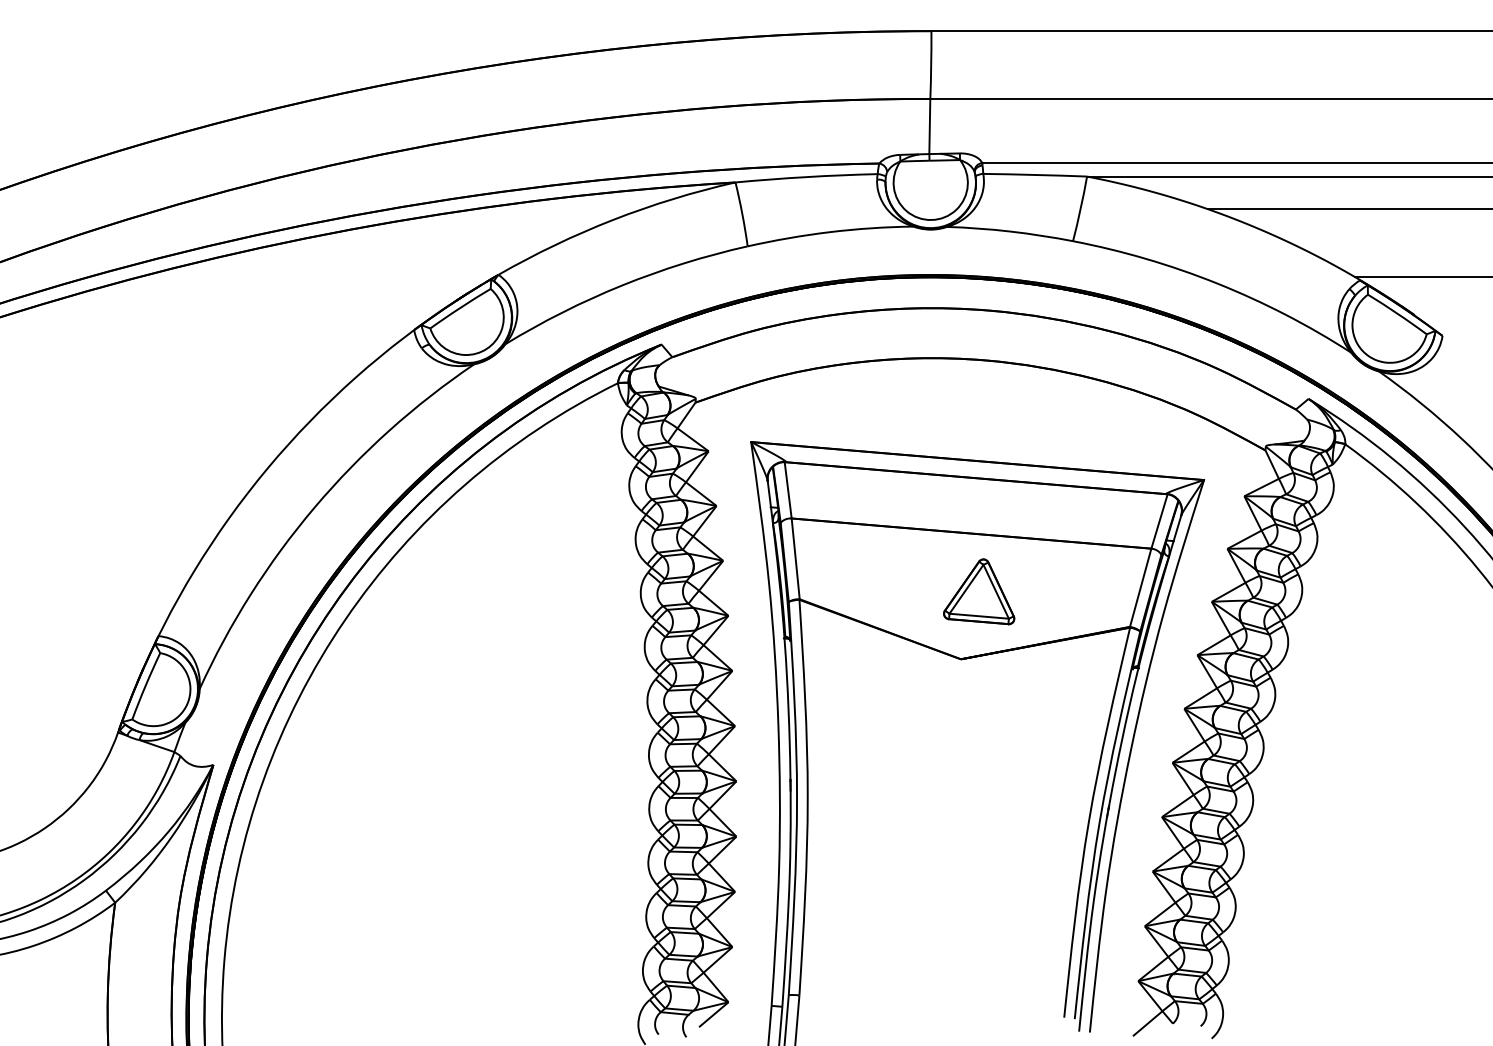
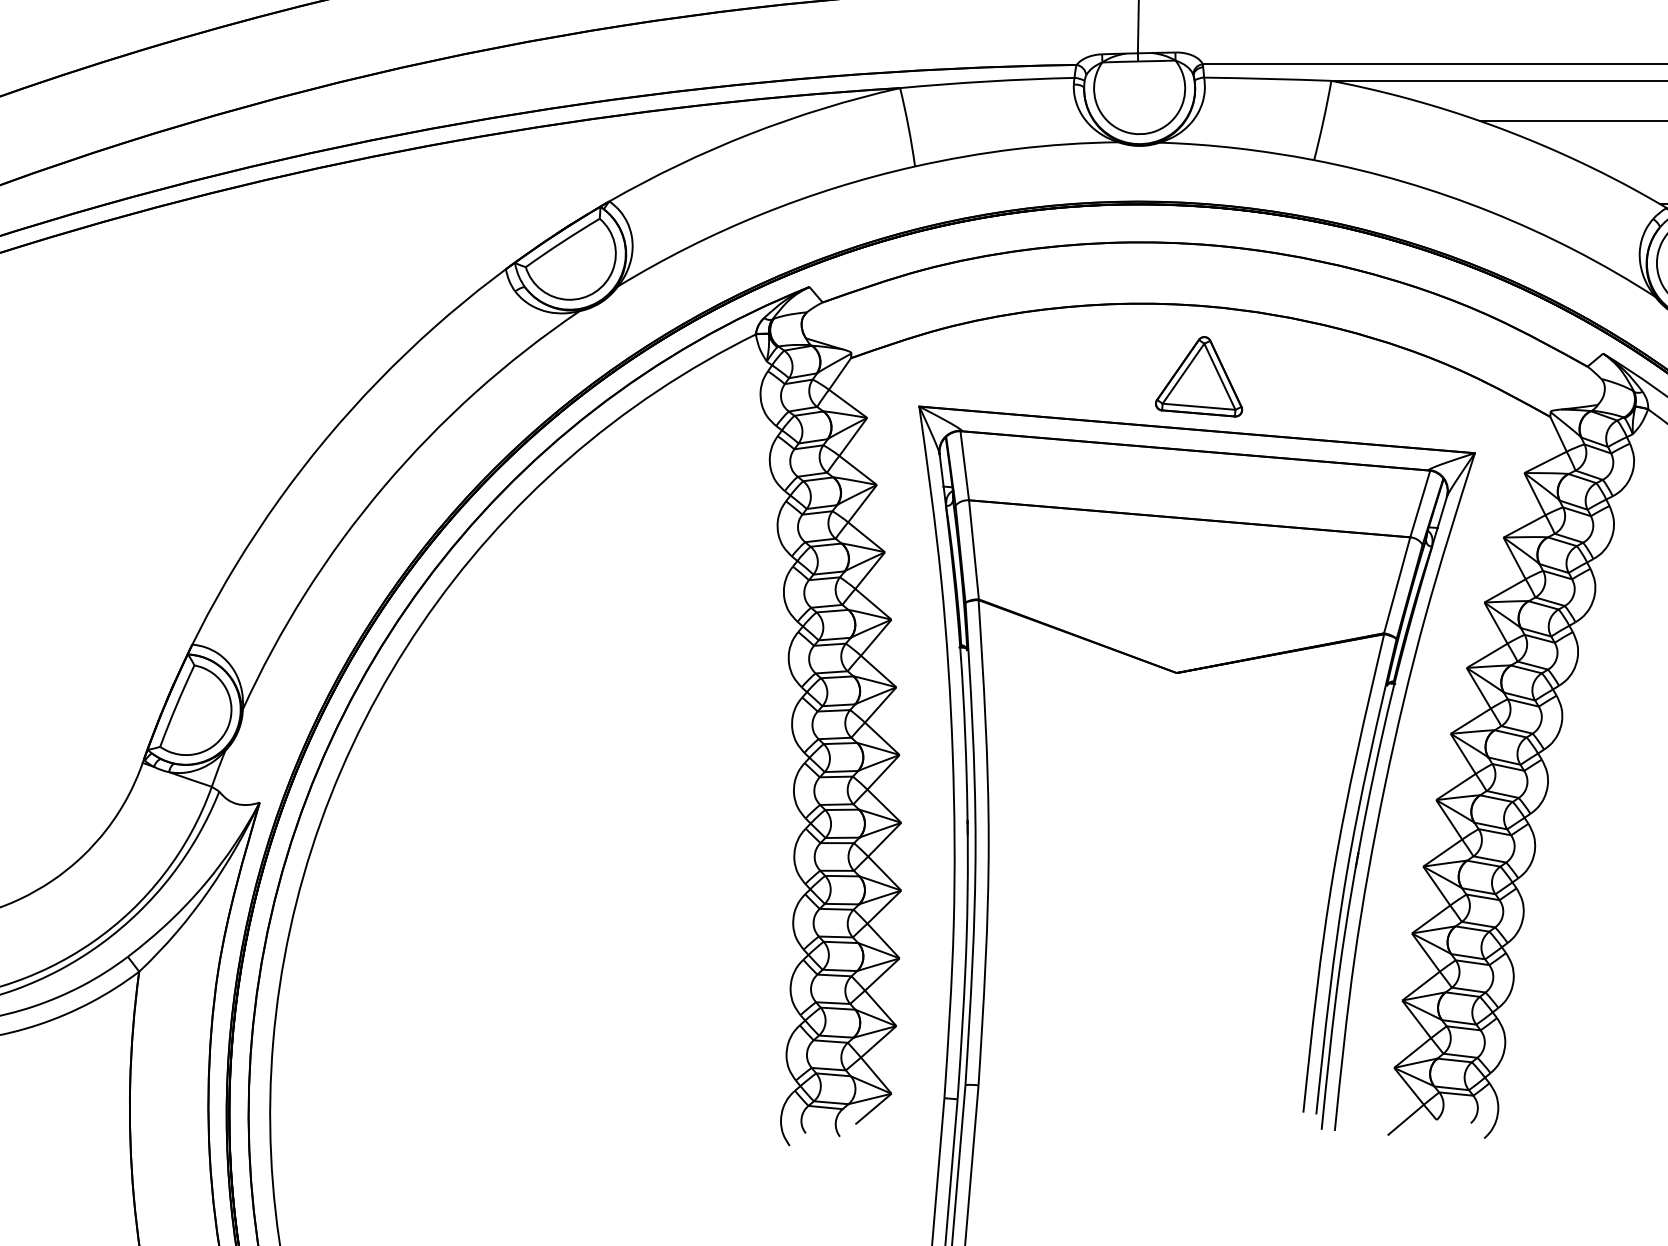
part: (979, 591) -> (1199, 376), moved

